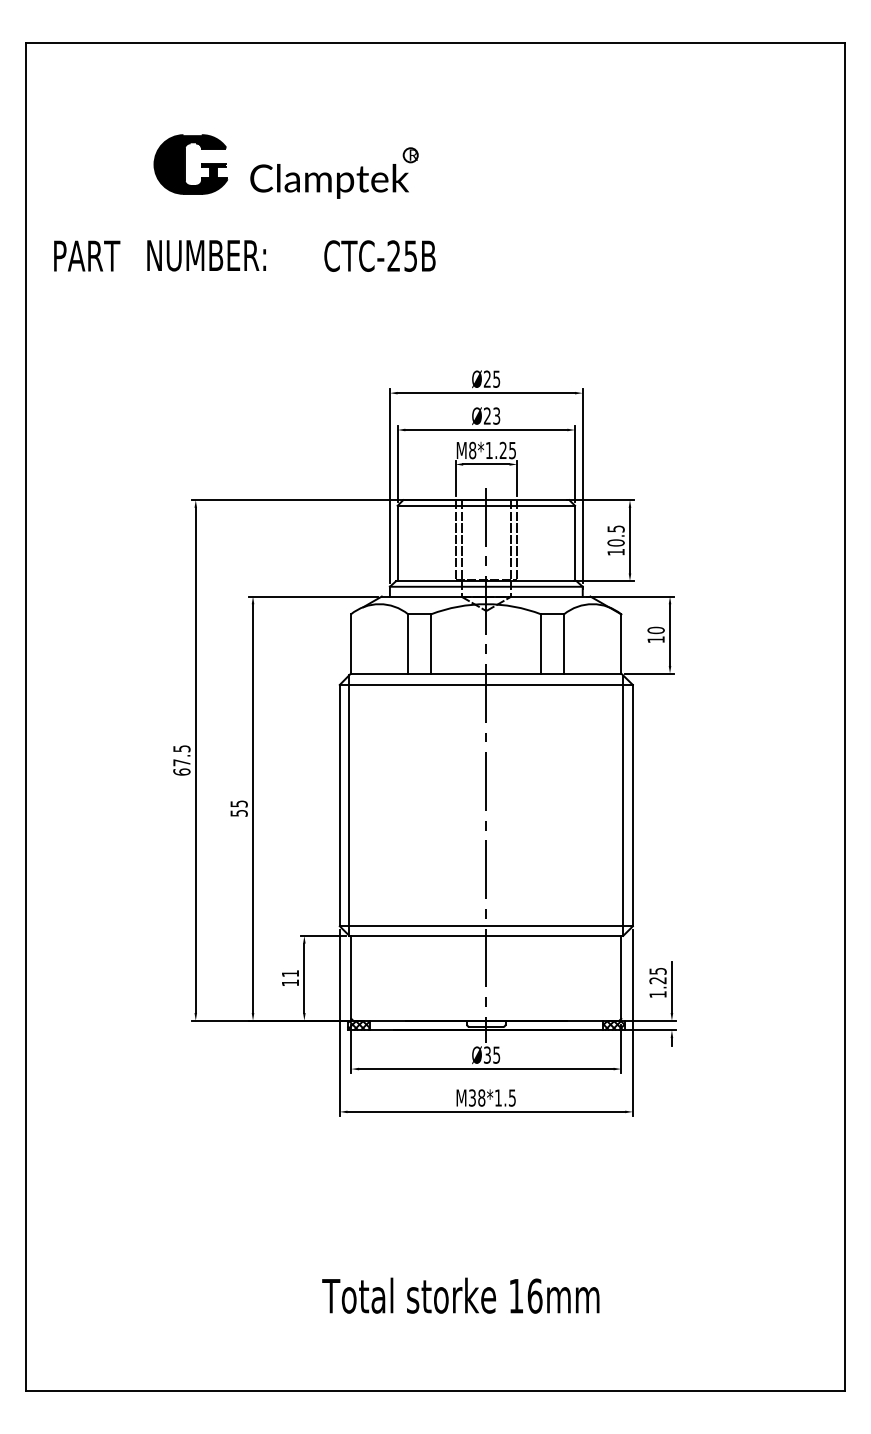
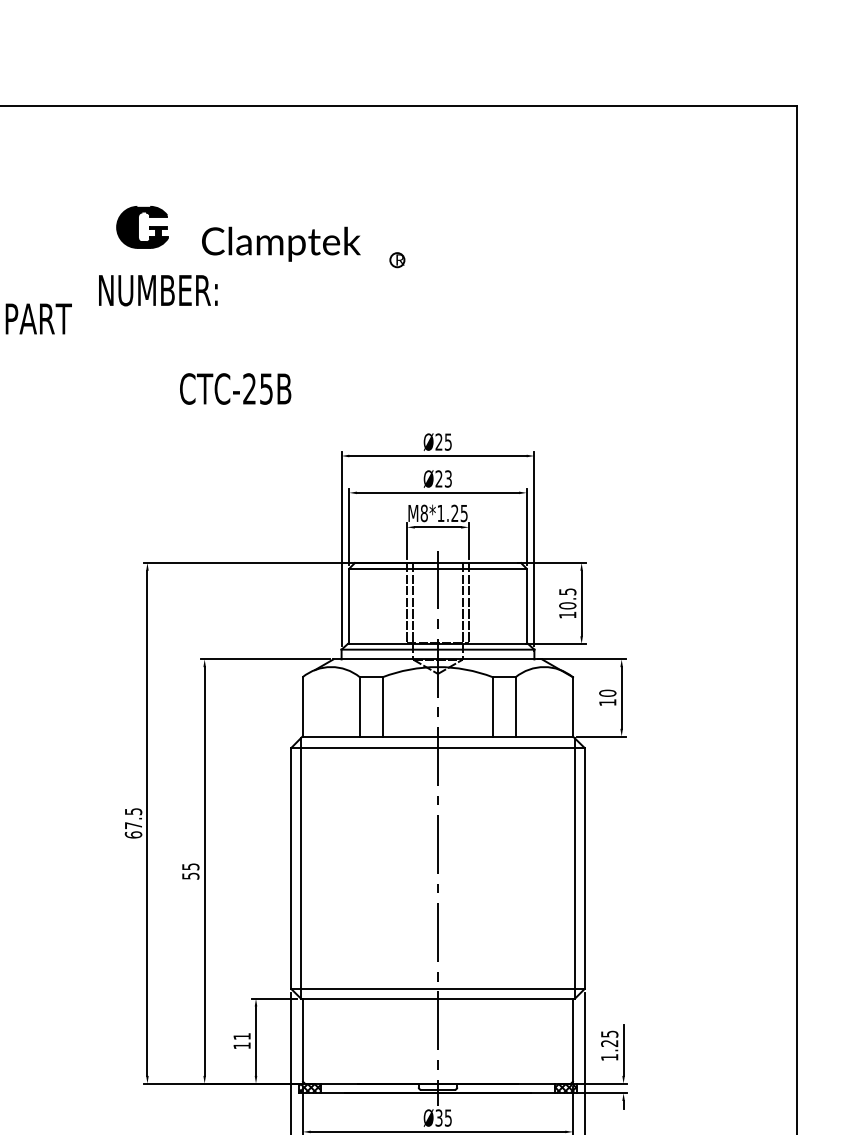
part: (410, 155) -> (397, 260), moved
part: (190, 164) -> (142, 227), size x0.7
text: (206, 255) -> (158, 290), moved
text: (379, 255) -> (235, 388), moved

